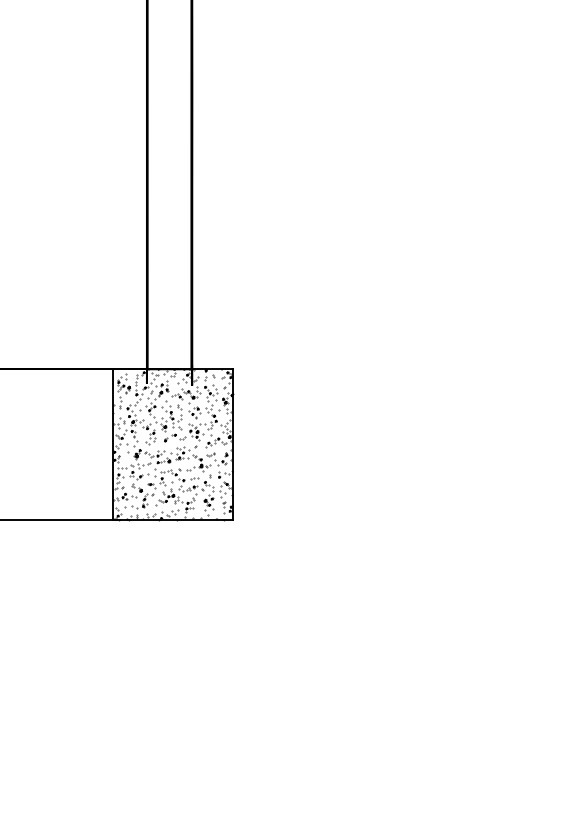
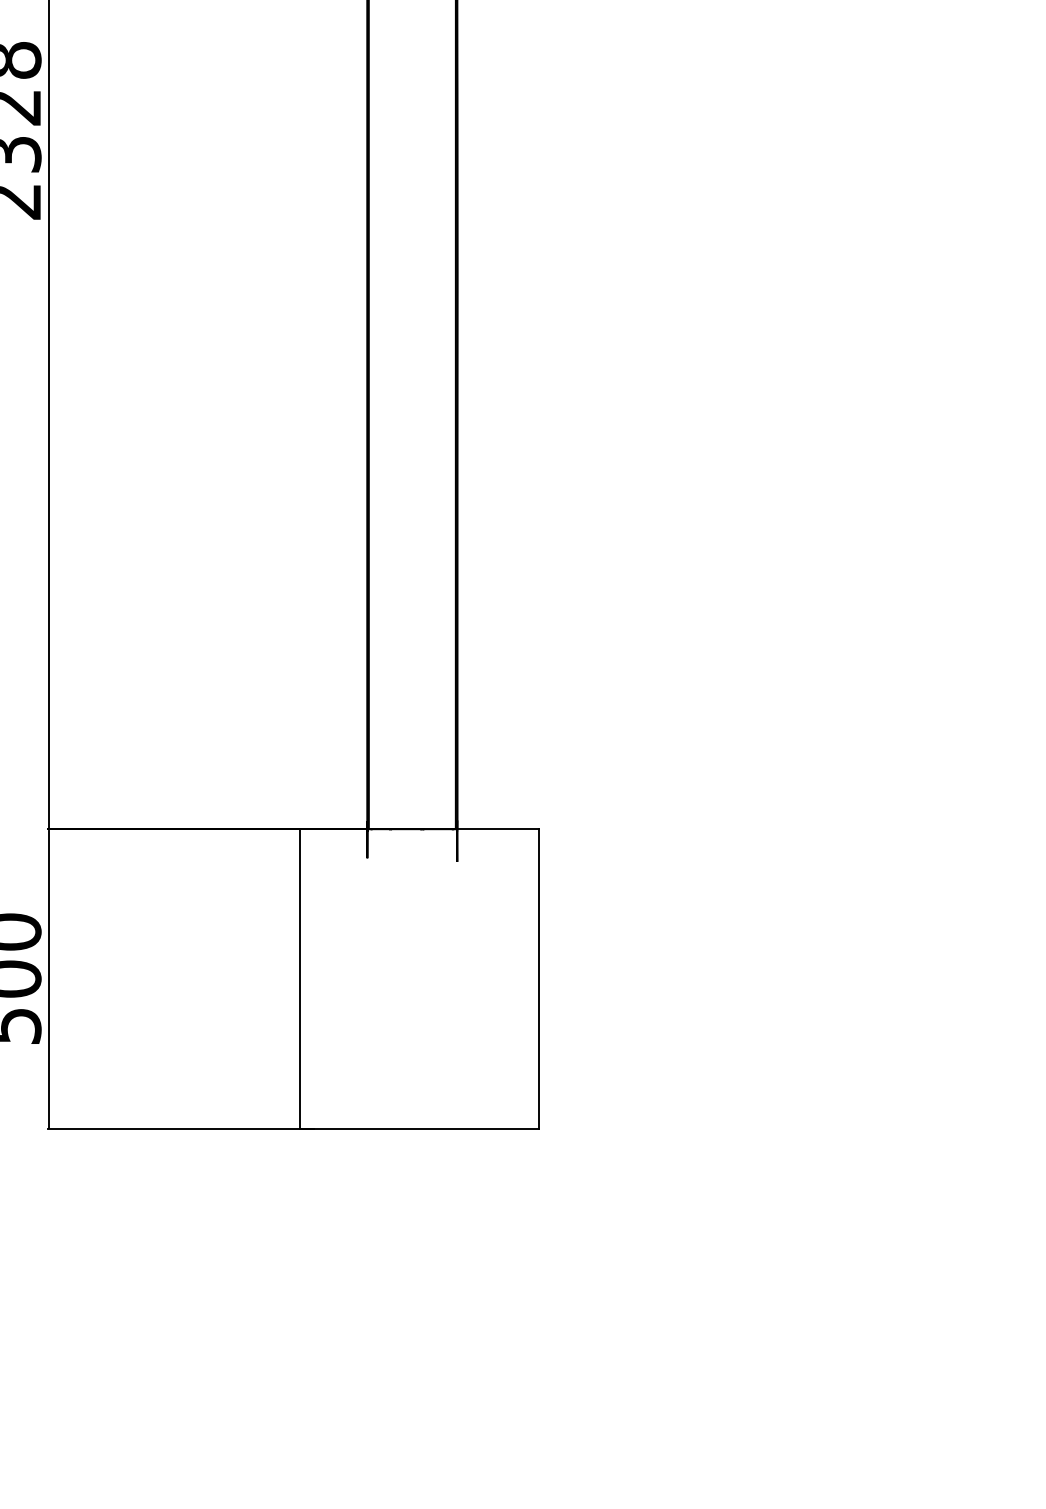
hatch: (172, 444) -> (418, 978), removed

